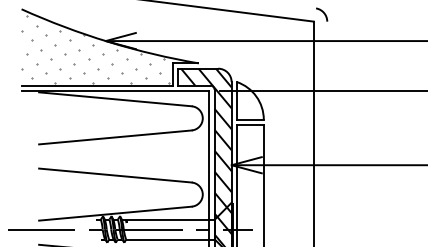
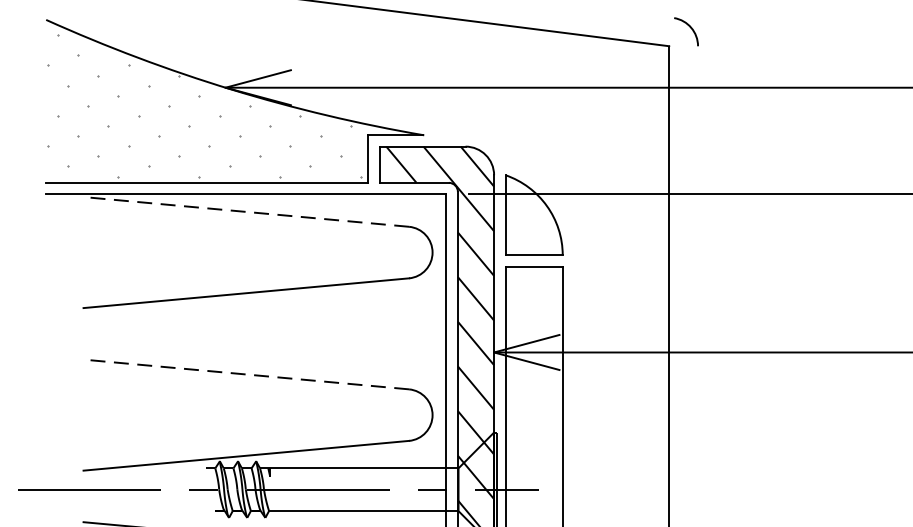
line: (115, 99) -> (246, 212), solid -> dashed
line: (115, 175) -> (246, 374), solid -> dashed

